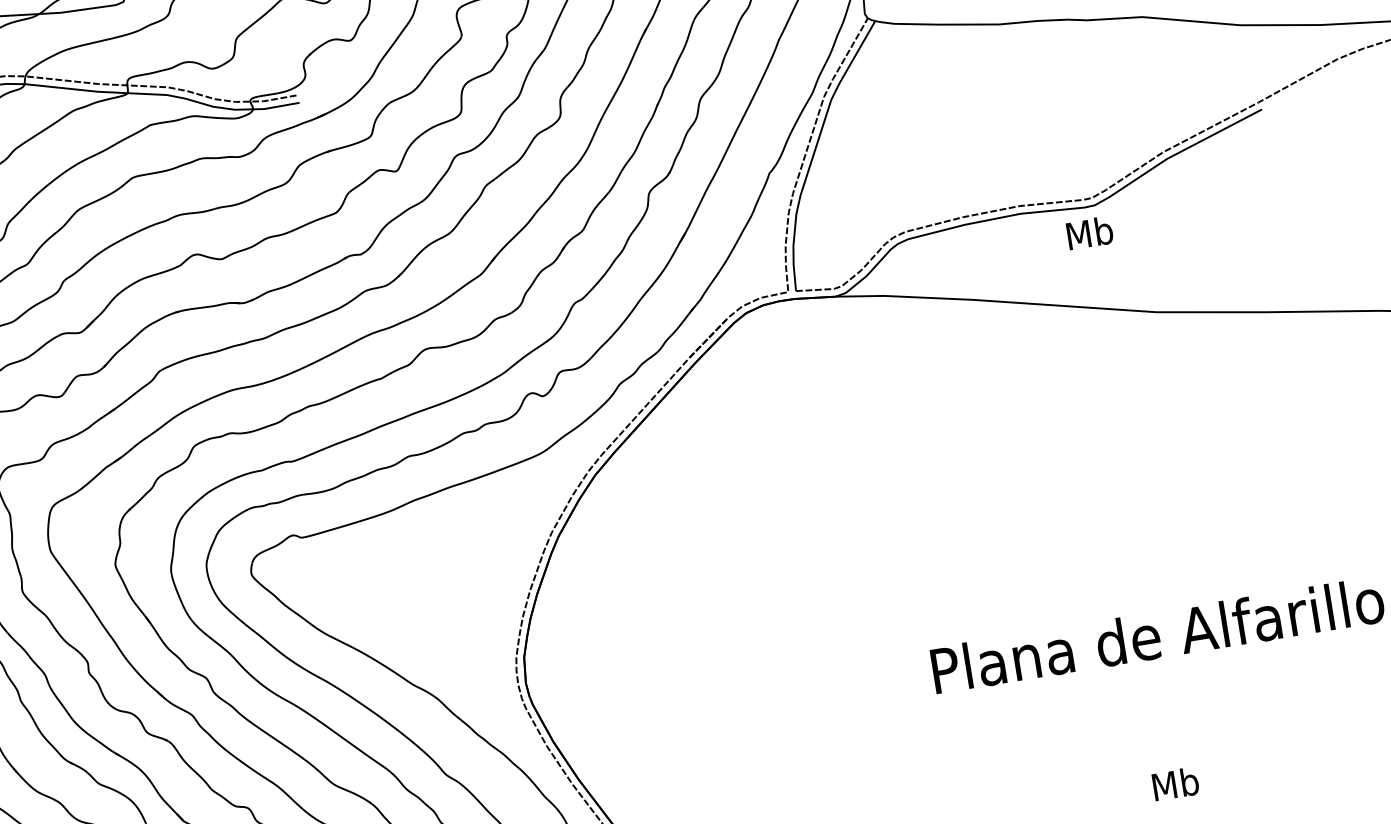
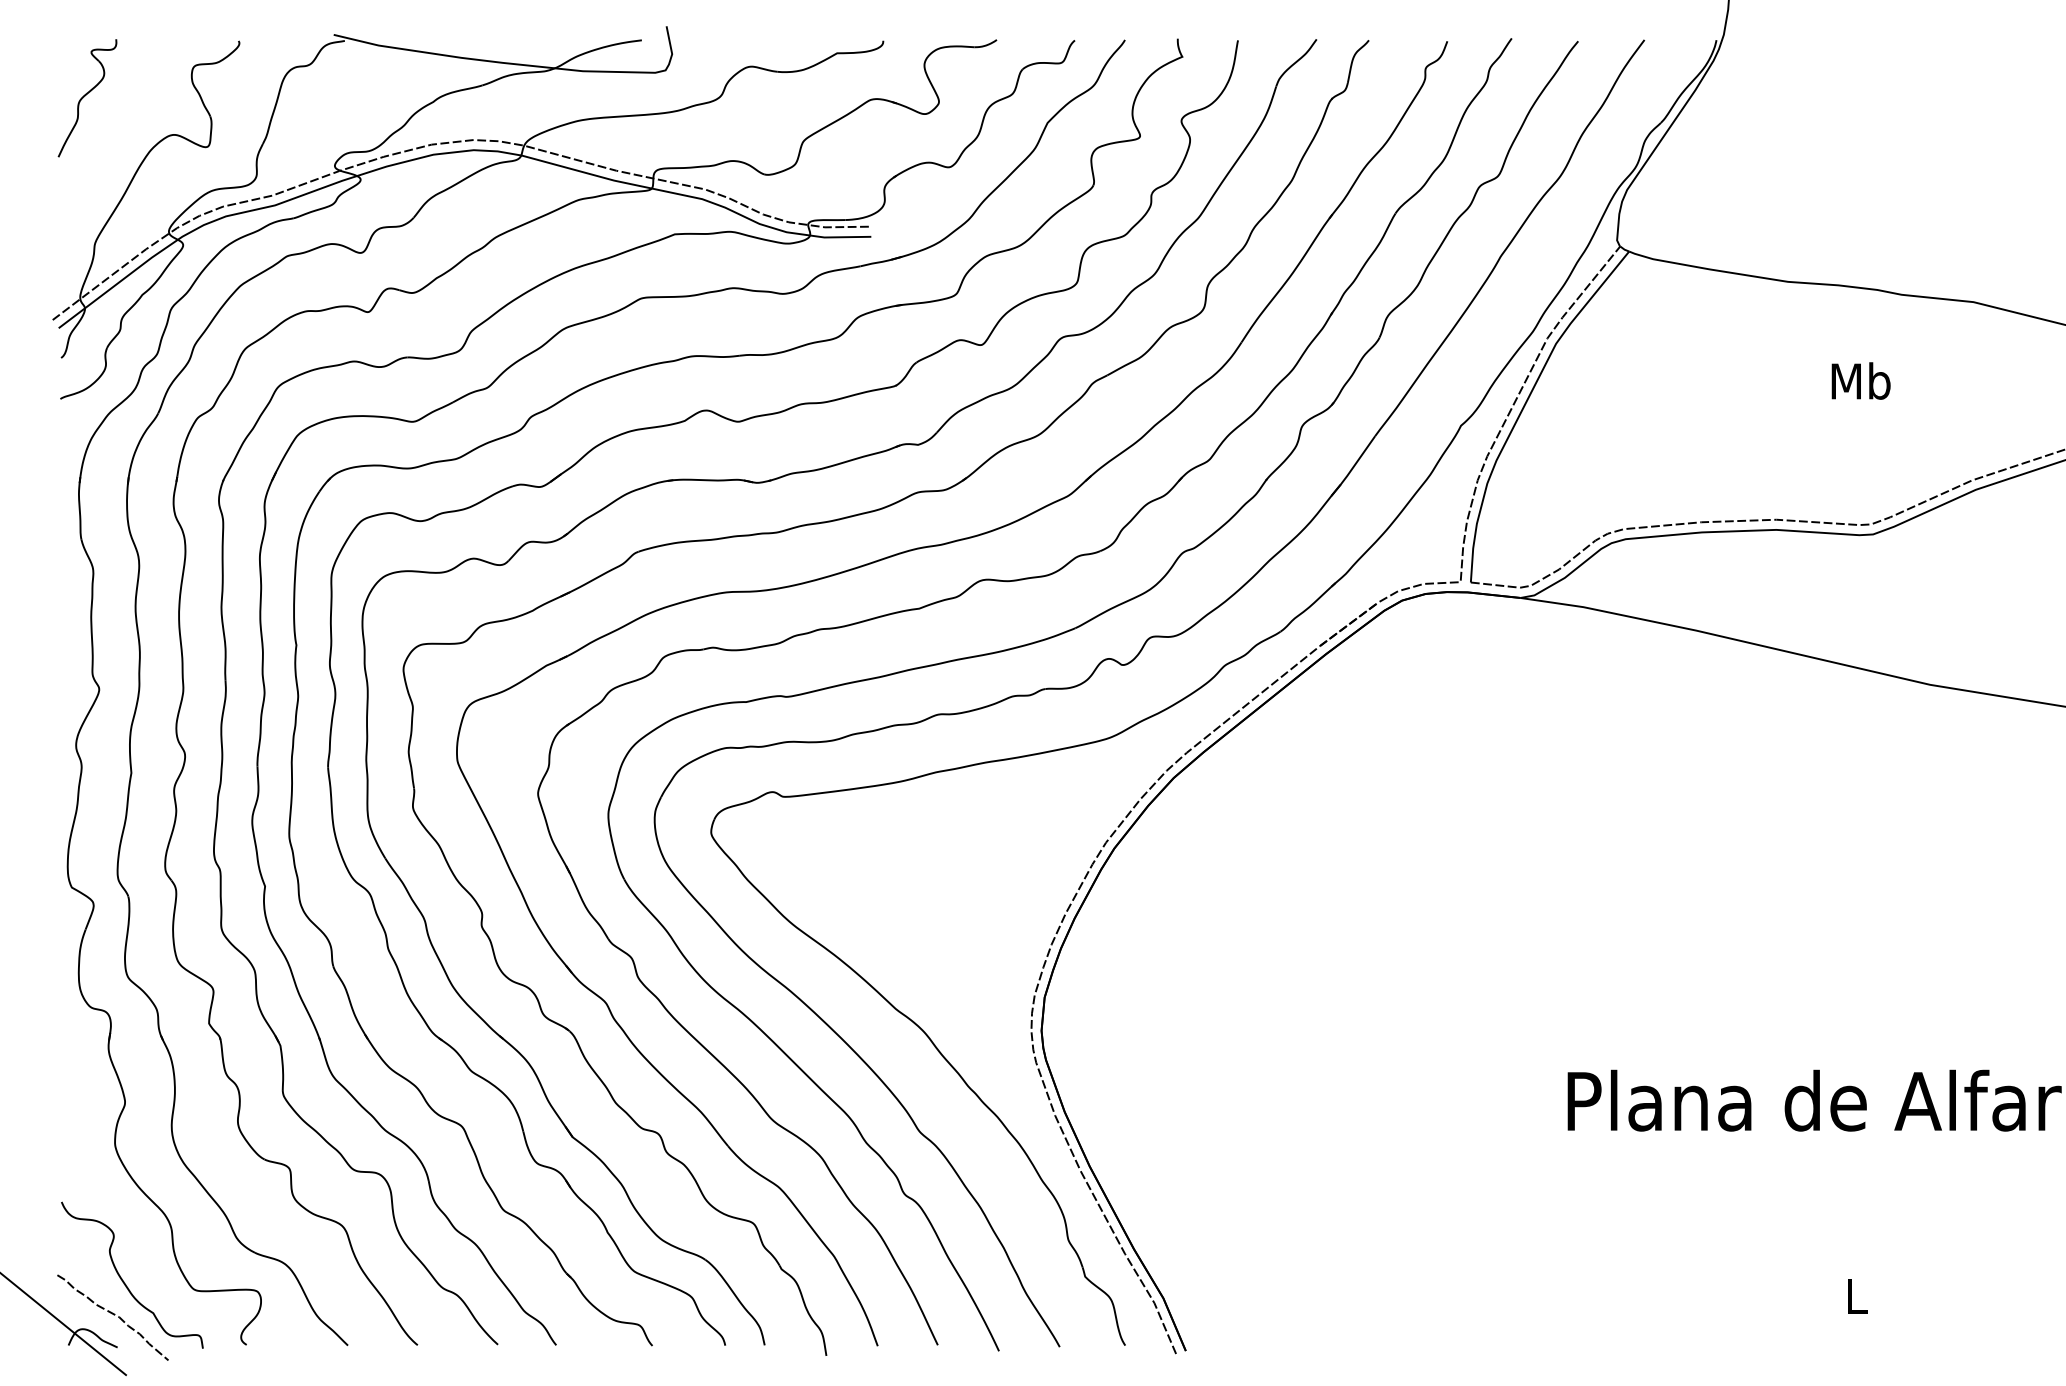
text: (1089, 232) -> (1860, 380), moved
text: (1175, 783) -> (1856, 1295), Mb -> L

